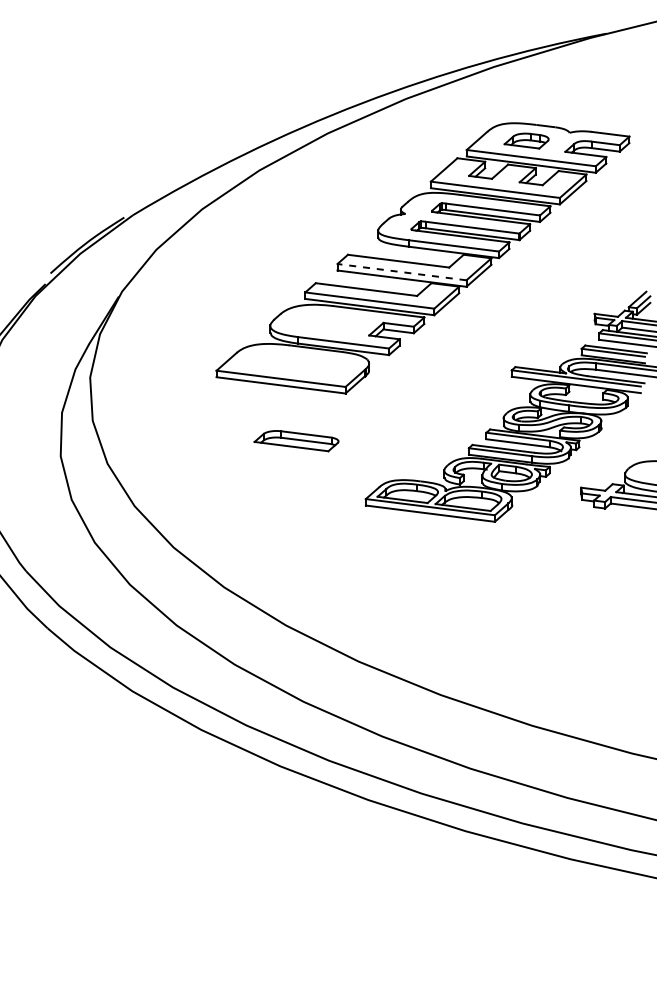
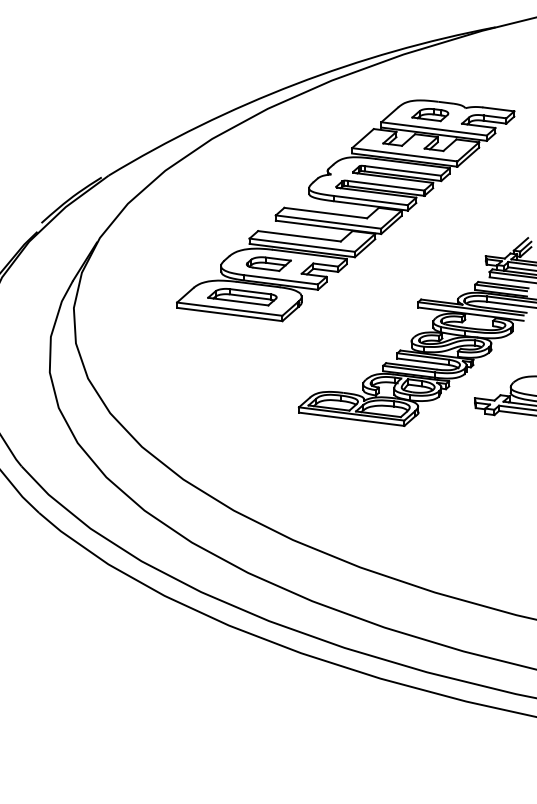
line: (401, 272) -> (328, 222), dashed -> solid
part: (328, 323) -> (268, 263), added
part: (296, 441) -> (242, 297), moved

